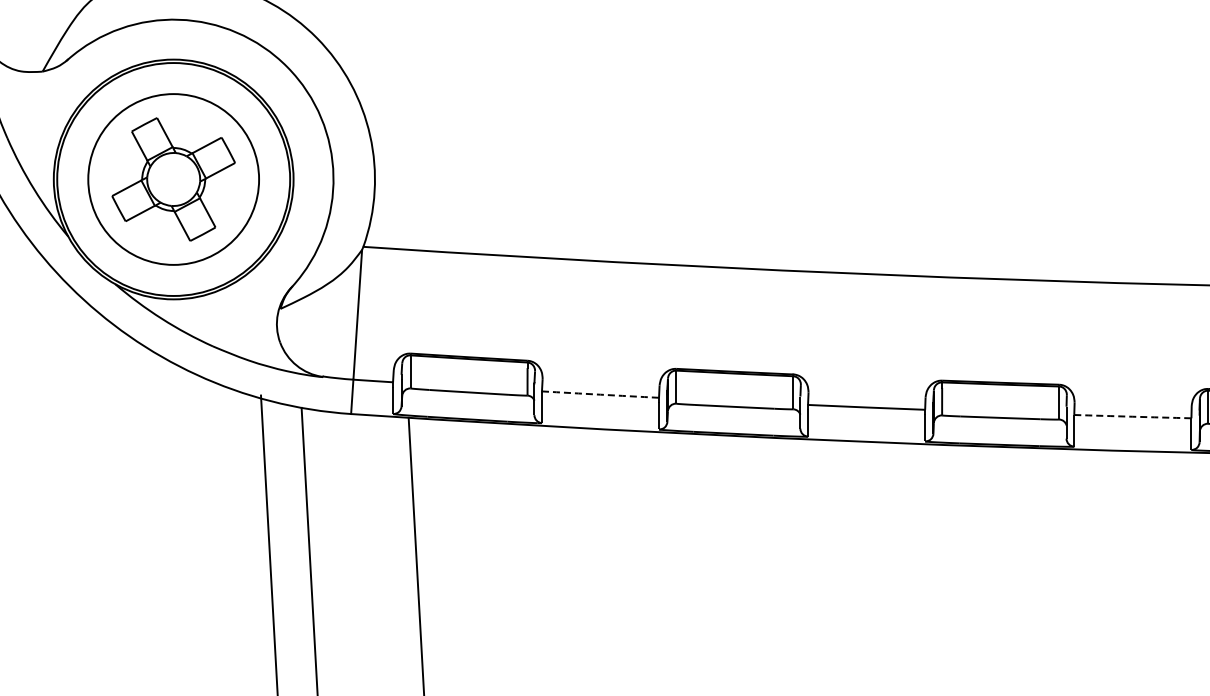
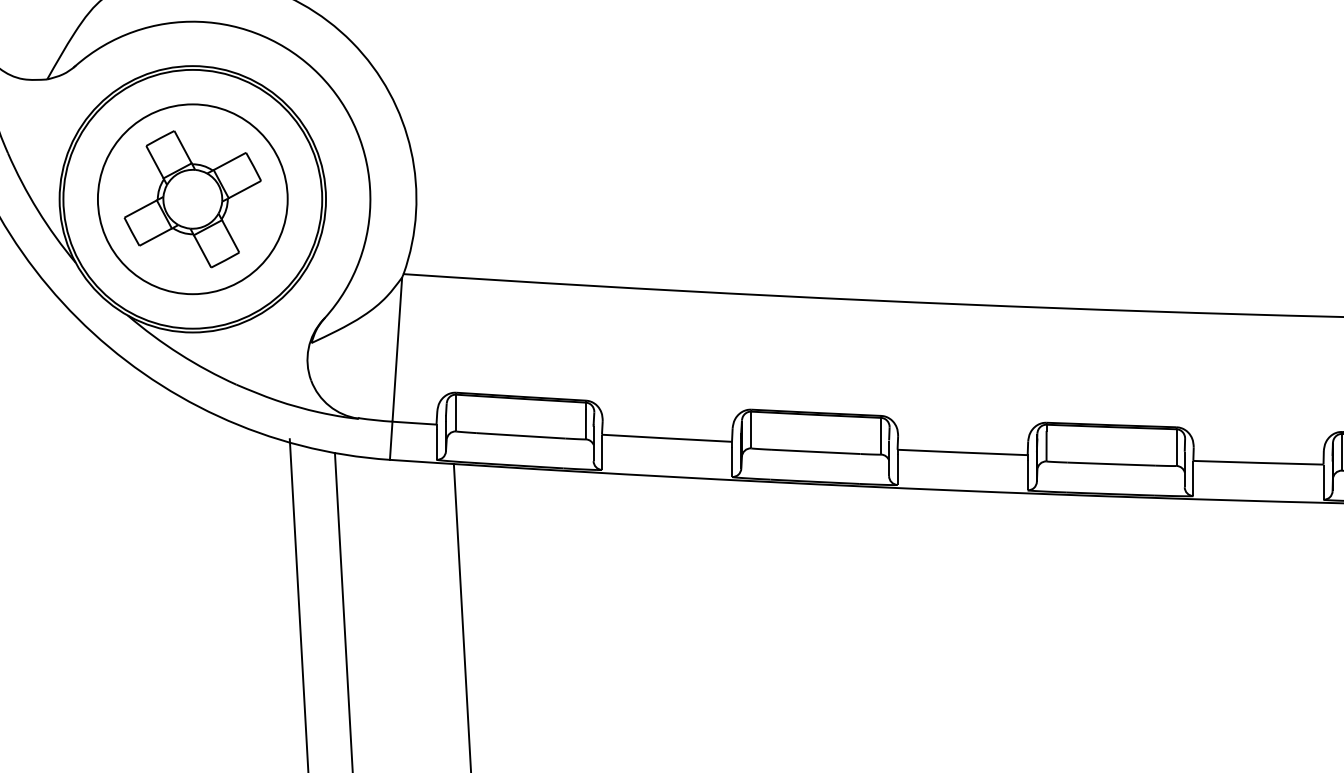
arc: (600, 394) -> (667, 438), dashed -> solid
arc: (1132, 416) -> (1258, 462), dashed -> solid

